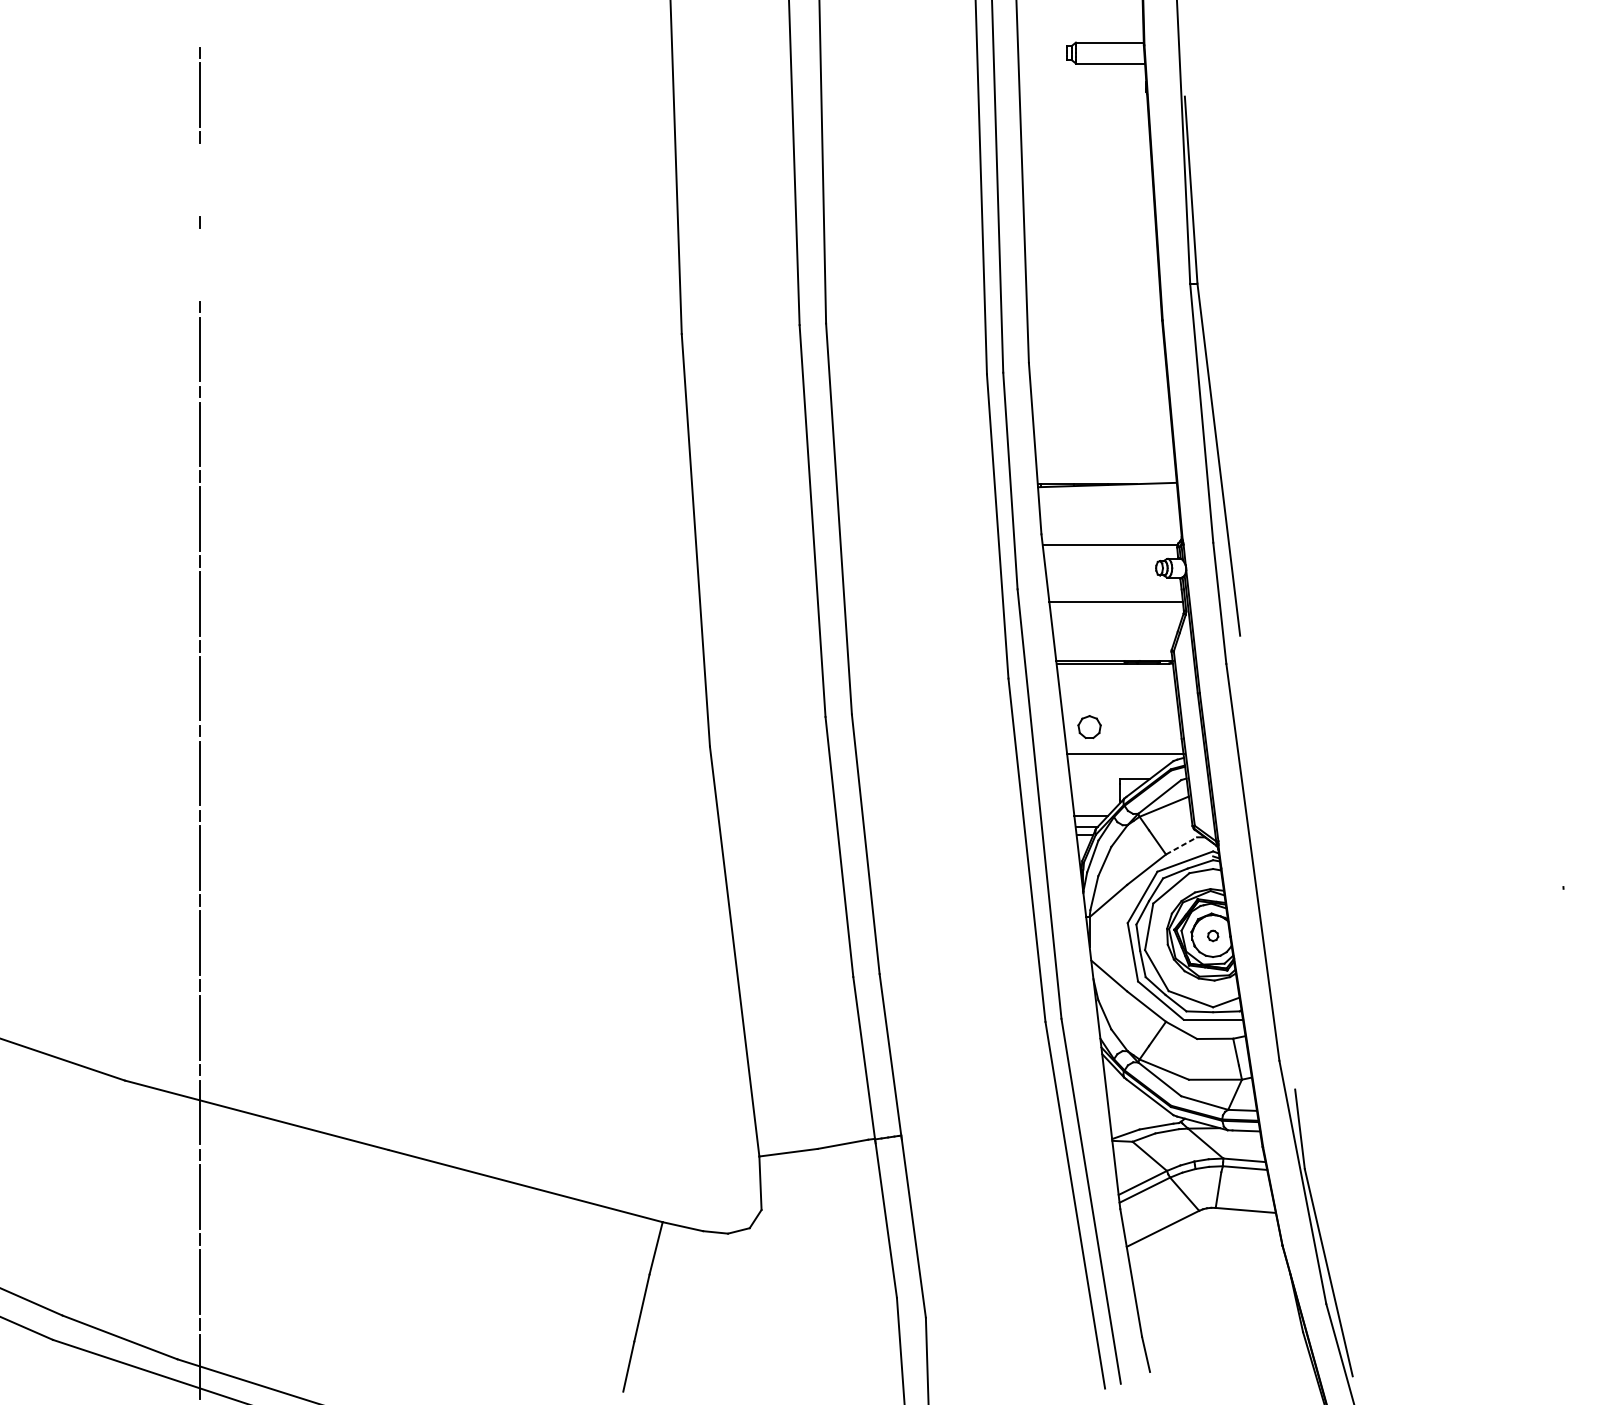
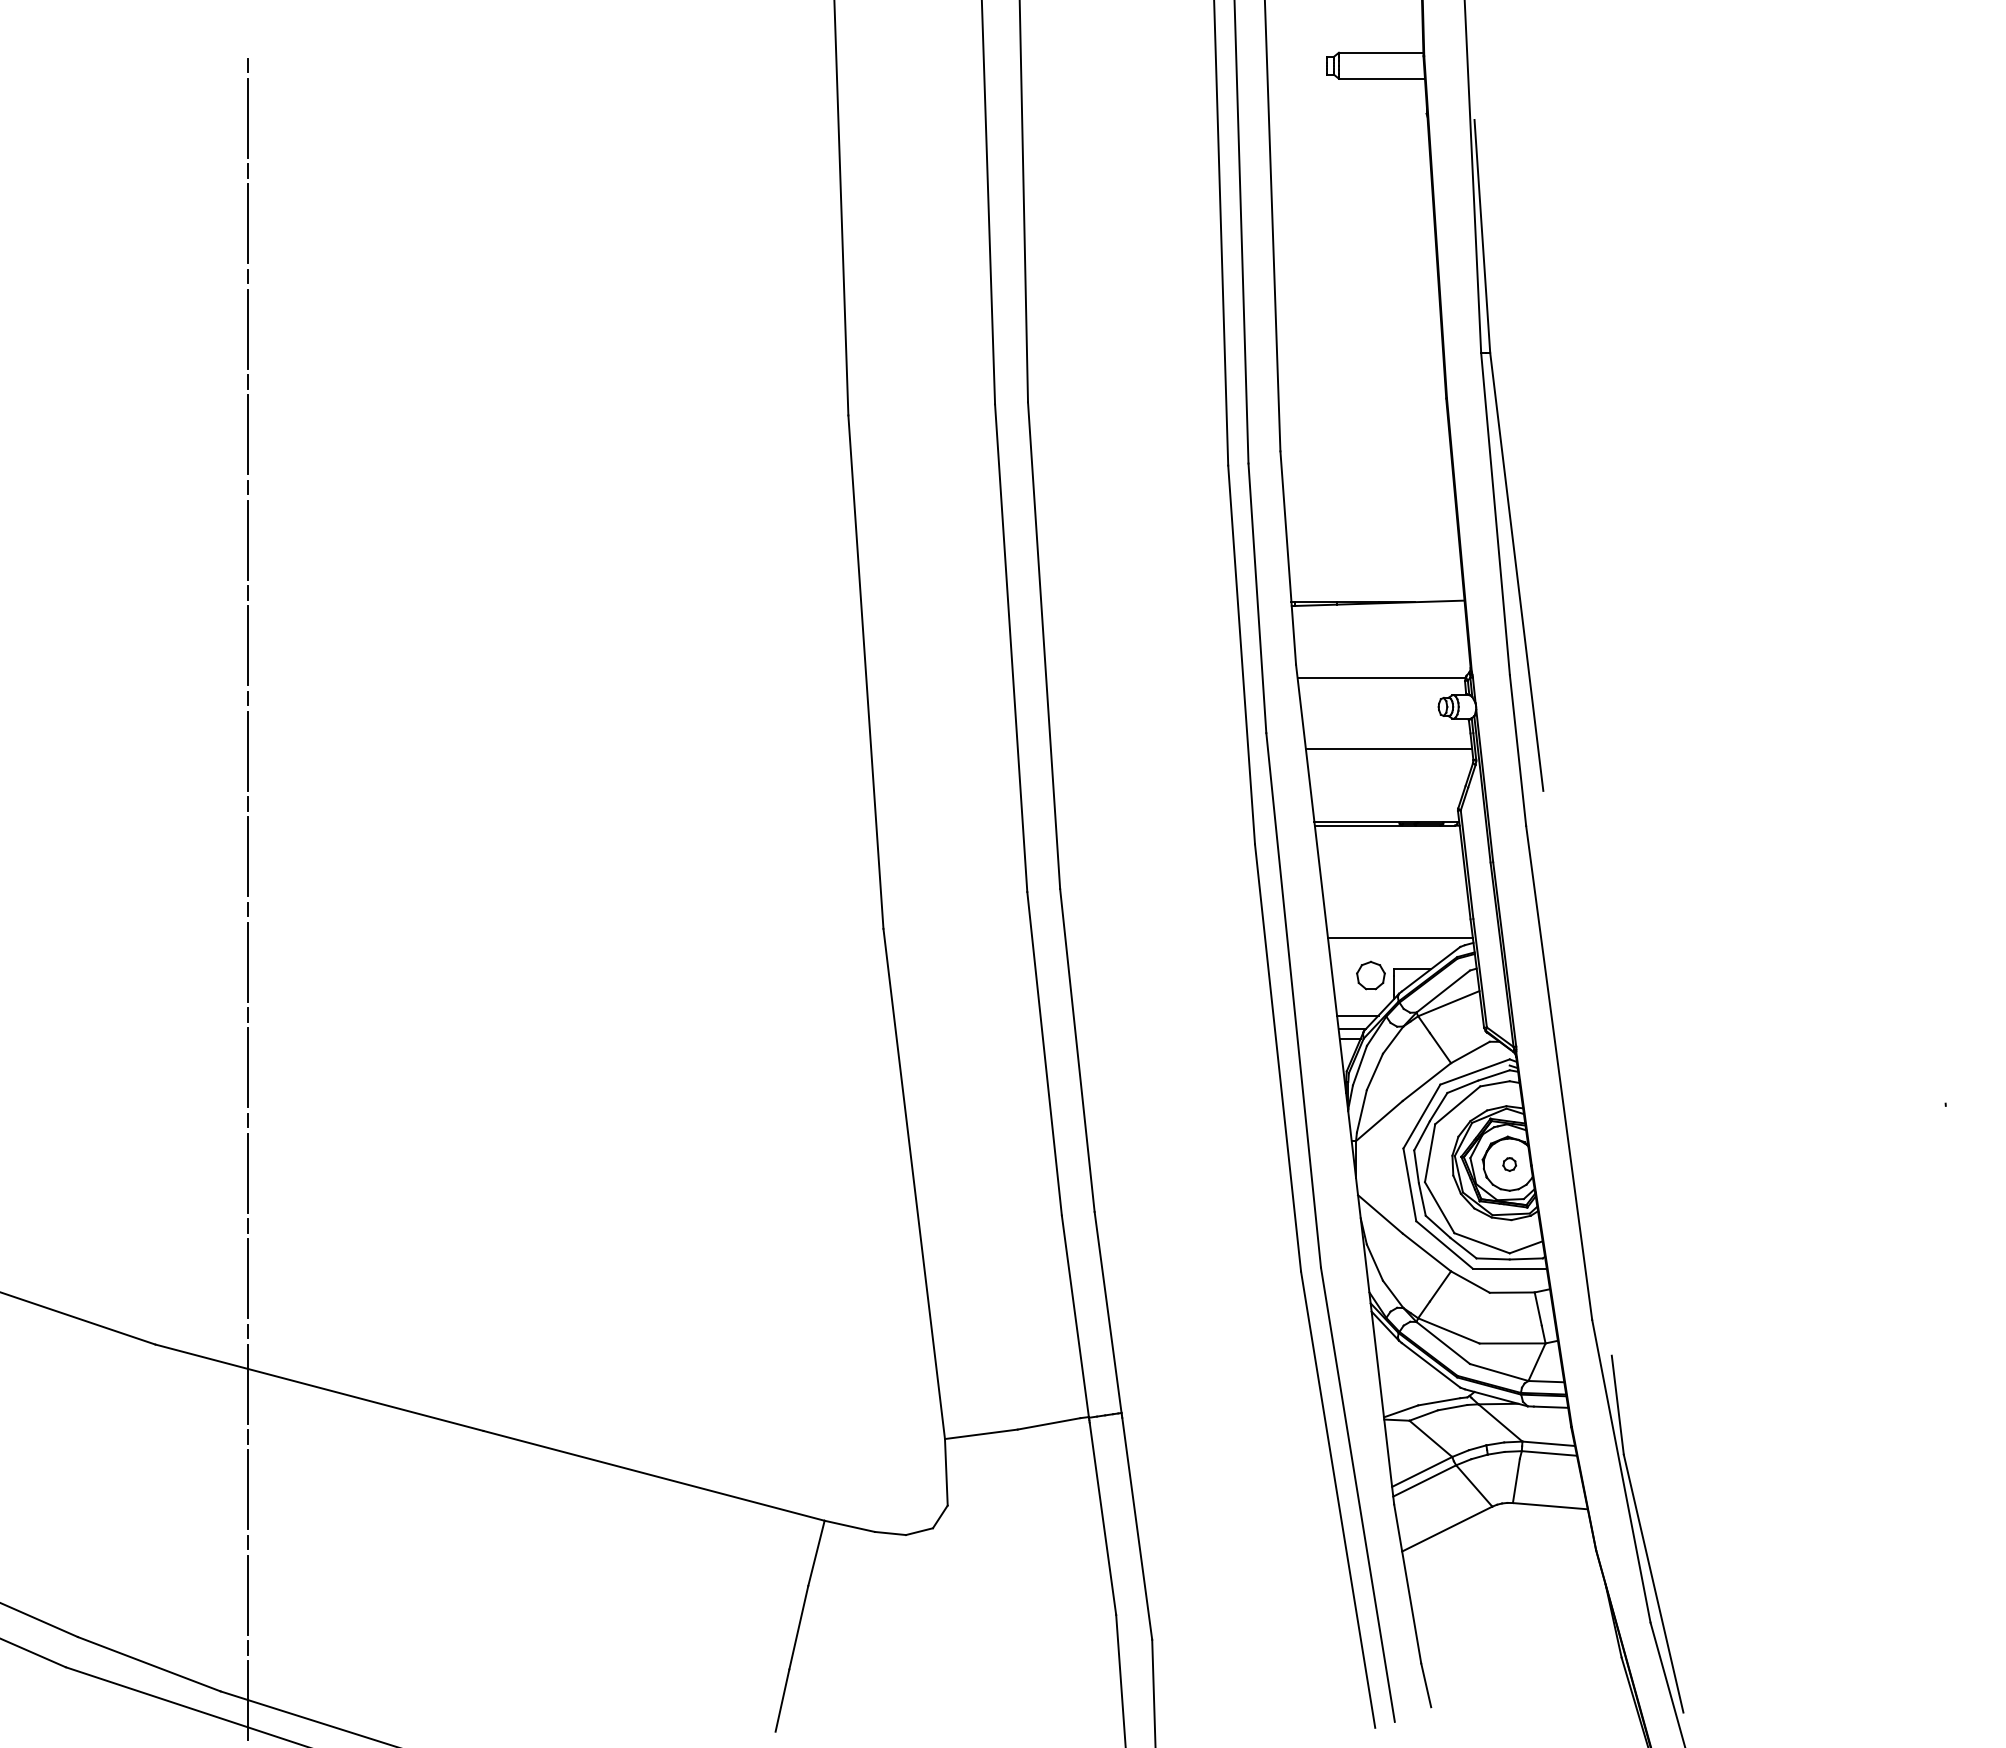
line: (199, 179) -> (248, 223), added
line: (199, 264) -> (248, 328), added
part: (1089, 727) -> (1370, 975), moved
line: (1181, 845) -> (1470, 1052), dashed -> solid

